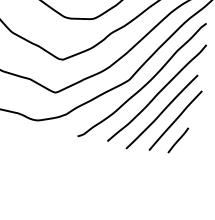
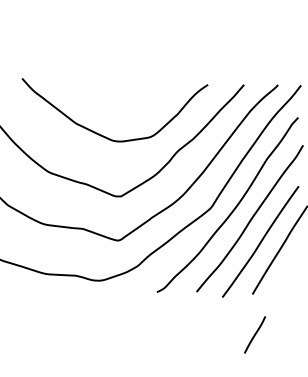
line: (177, 140) -> (254, 334), moved

